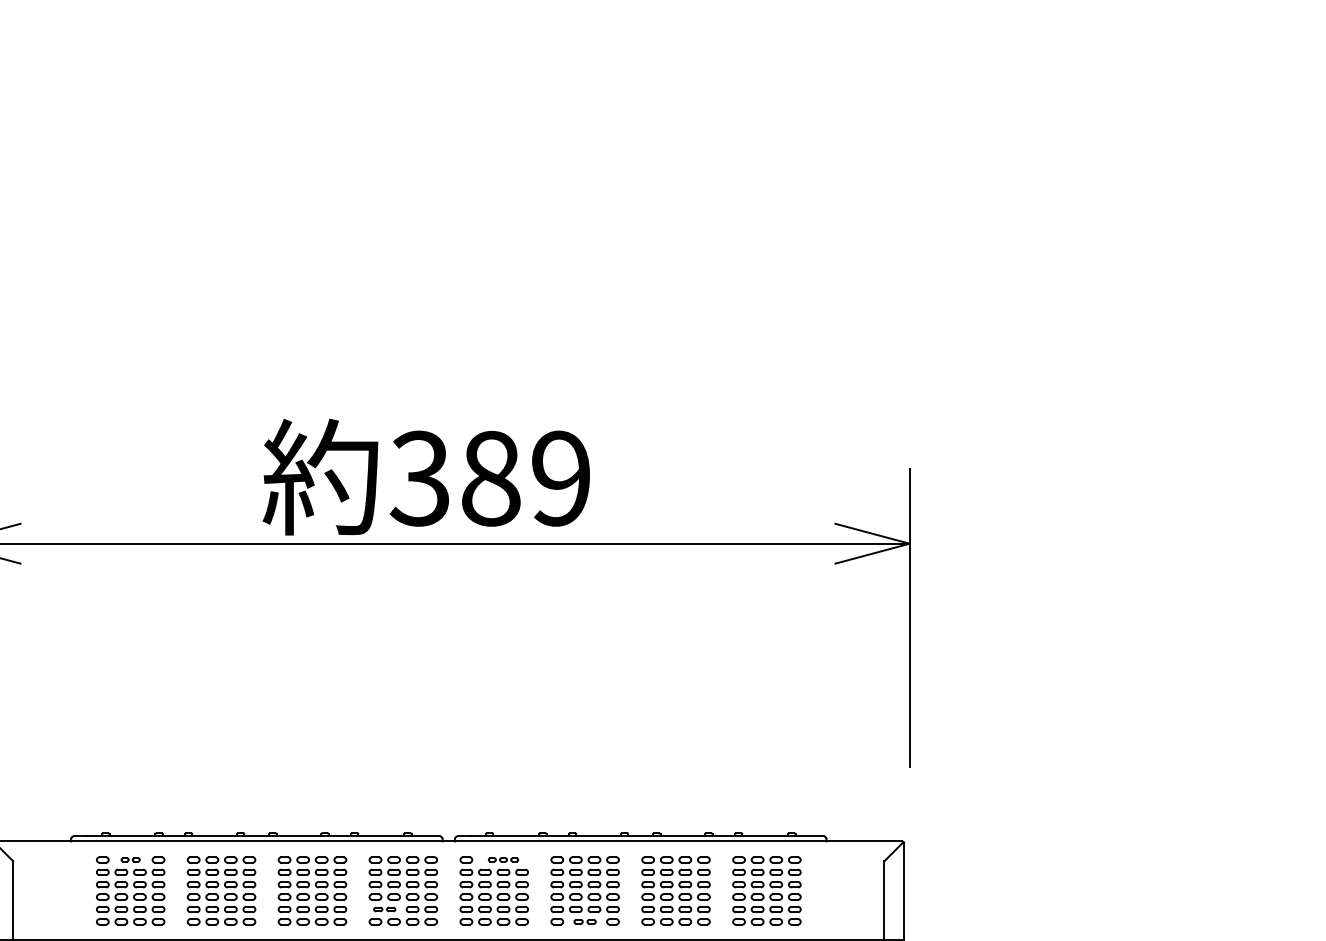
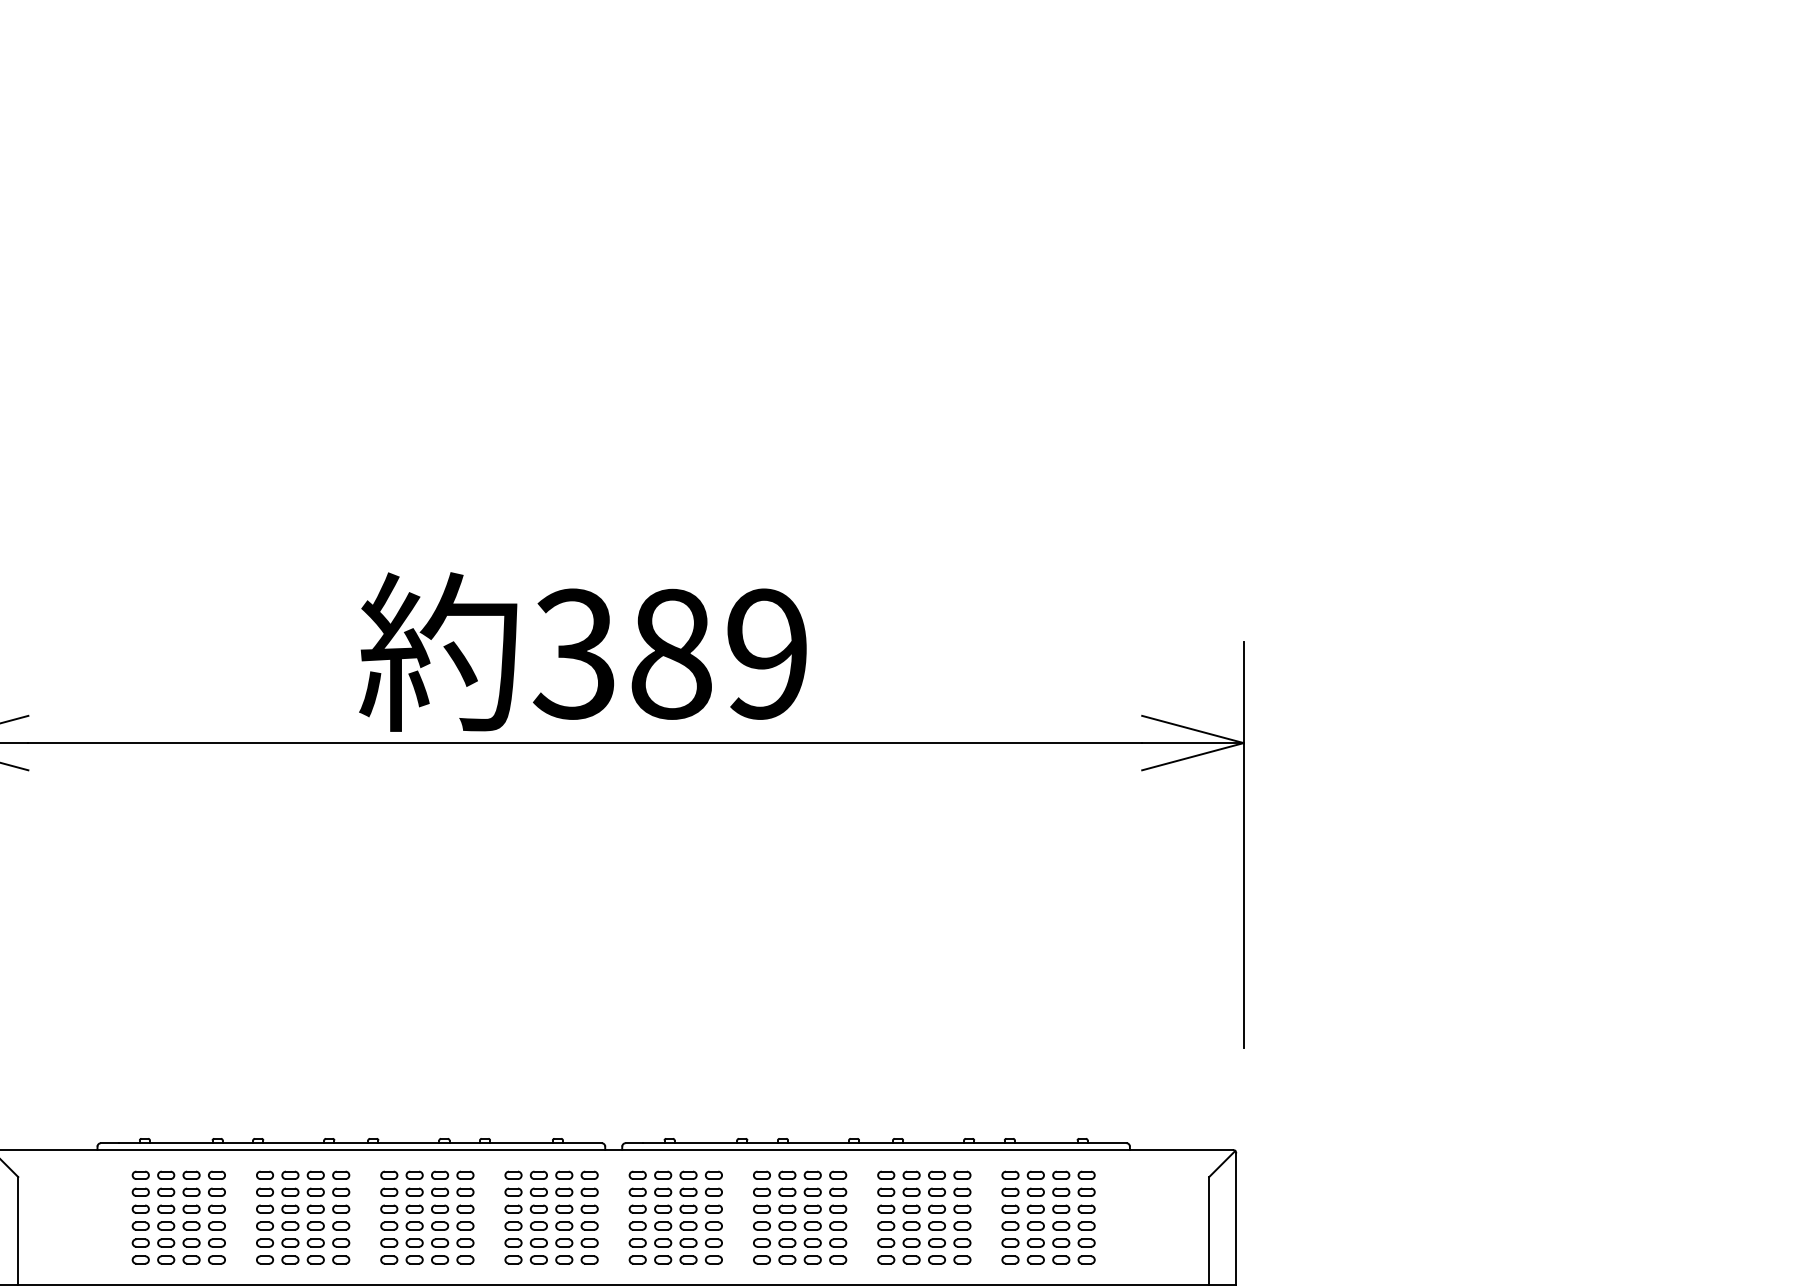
part: (130, 859) -> (178, 1174), size x1.67
part: (503, 859) -> (688, 1174), size x1.67
part: (384, 909) -> (525, 1242), size x1.43
part: (584, 921) -> (799, 1259), size x1.43

